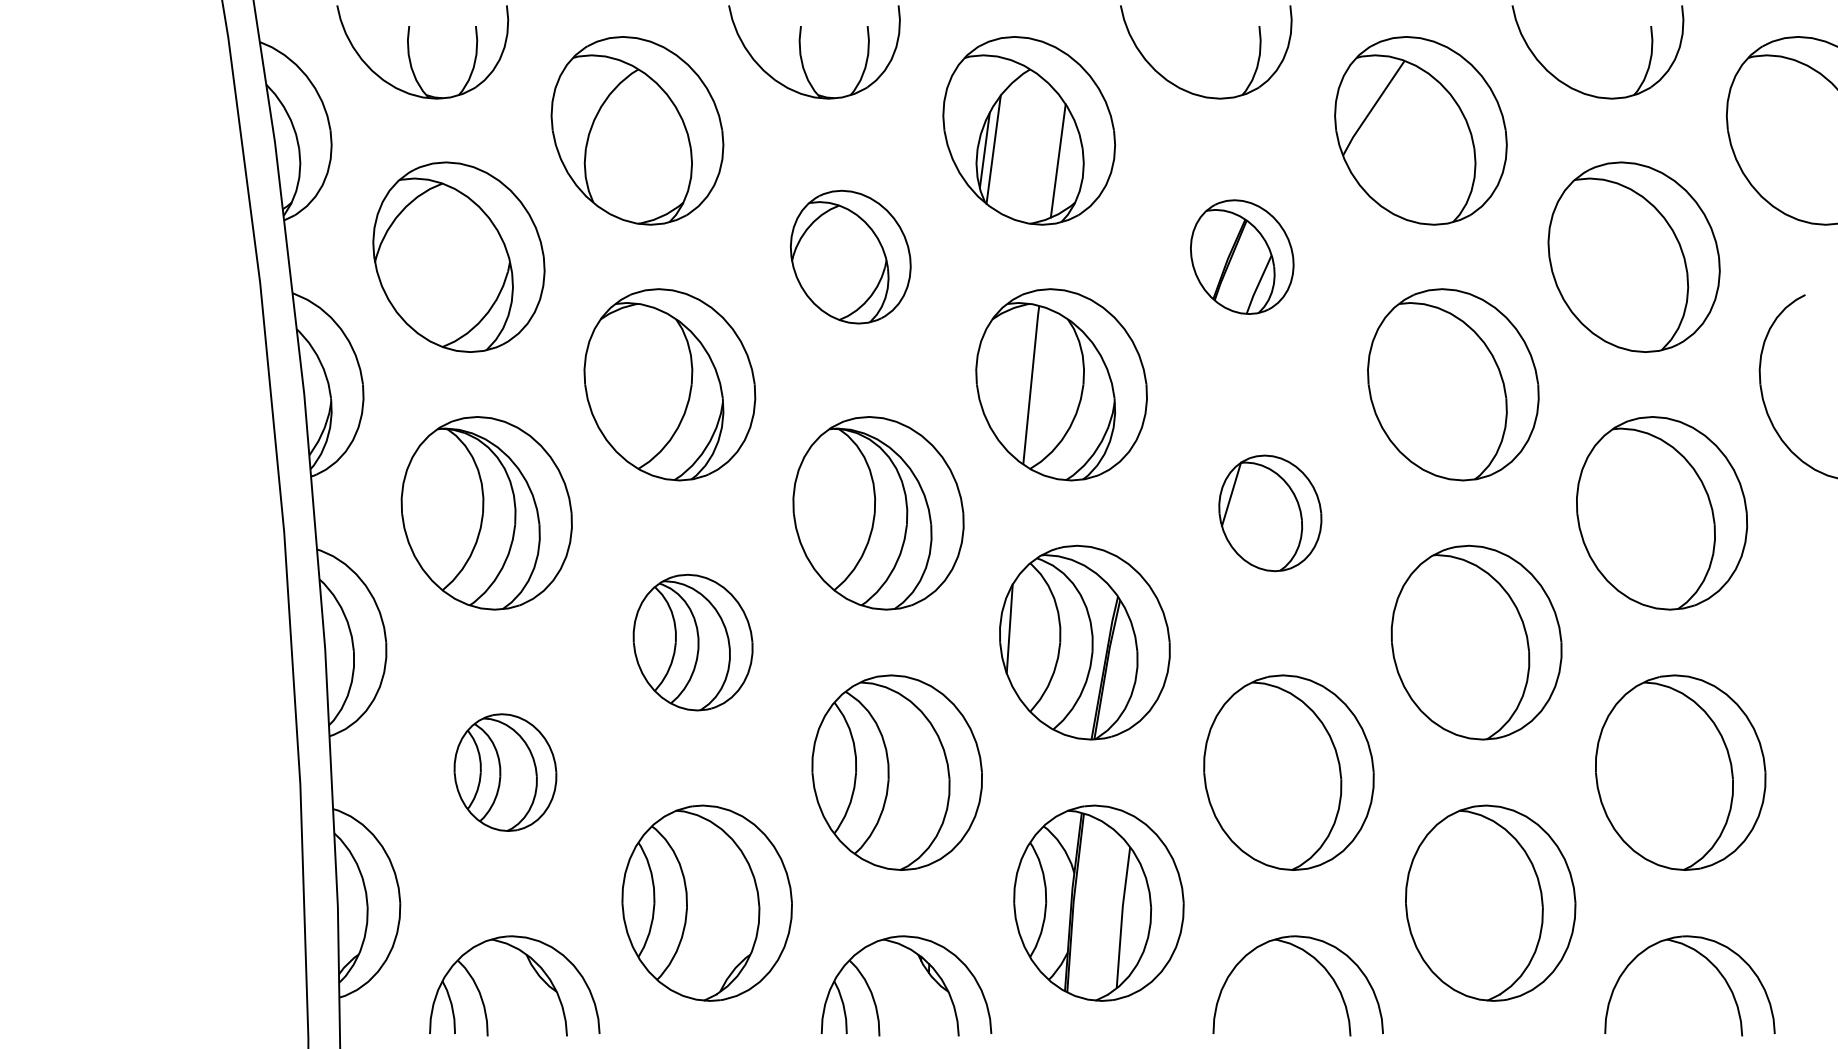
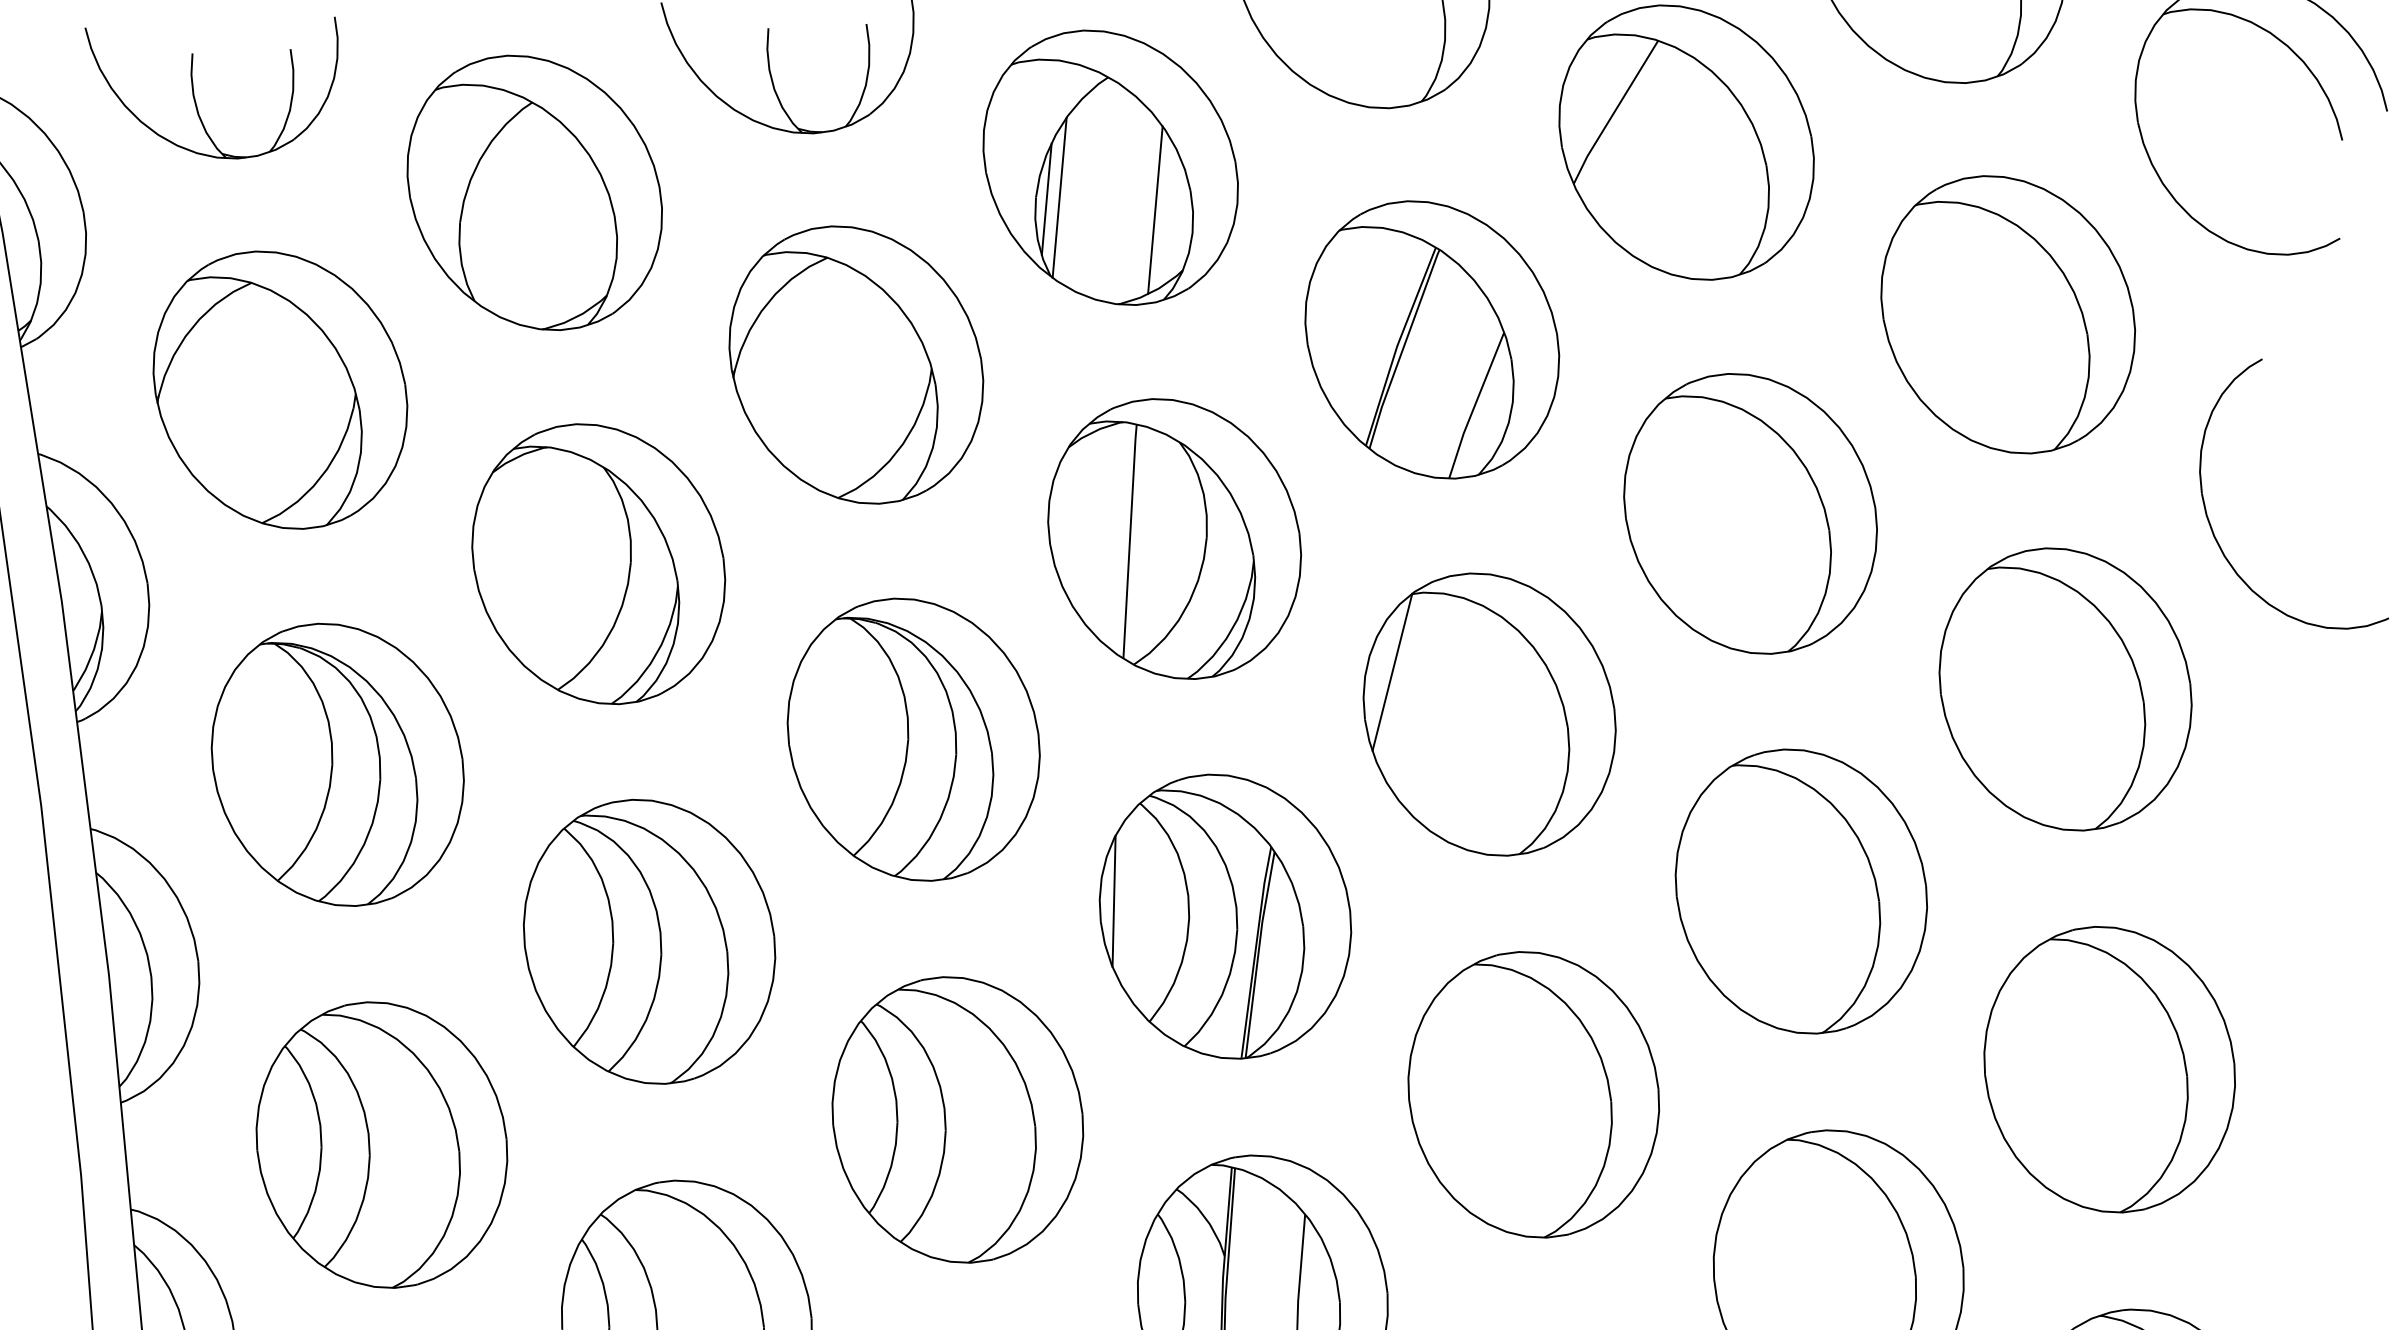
part: (850, 256) -> (856, 363), size x1.43
part: (1241, 256) -> (1430, 338), size x1.67
part: (1270, 513) -> (1490, 714), size x1.67
part: (692, 642) -> (648, 941), size x1.43
part: (505, 772) -> (381, 1144), size x1.67

